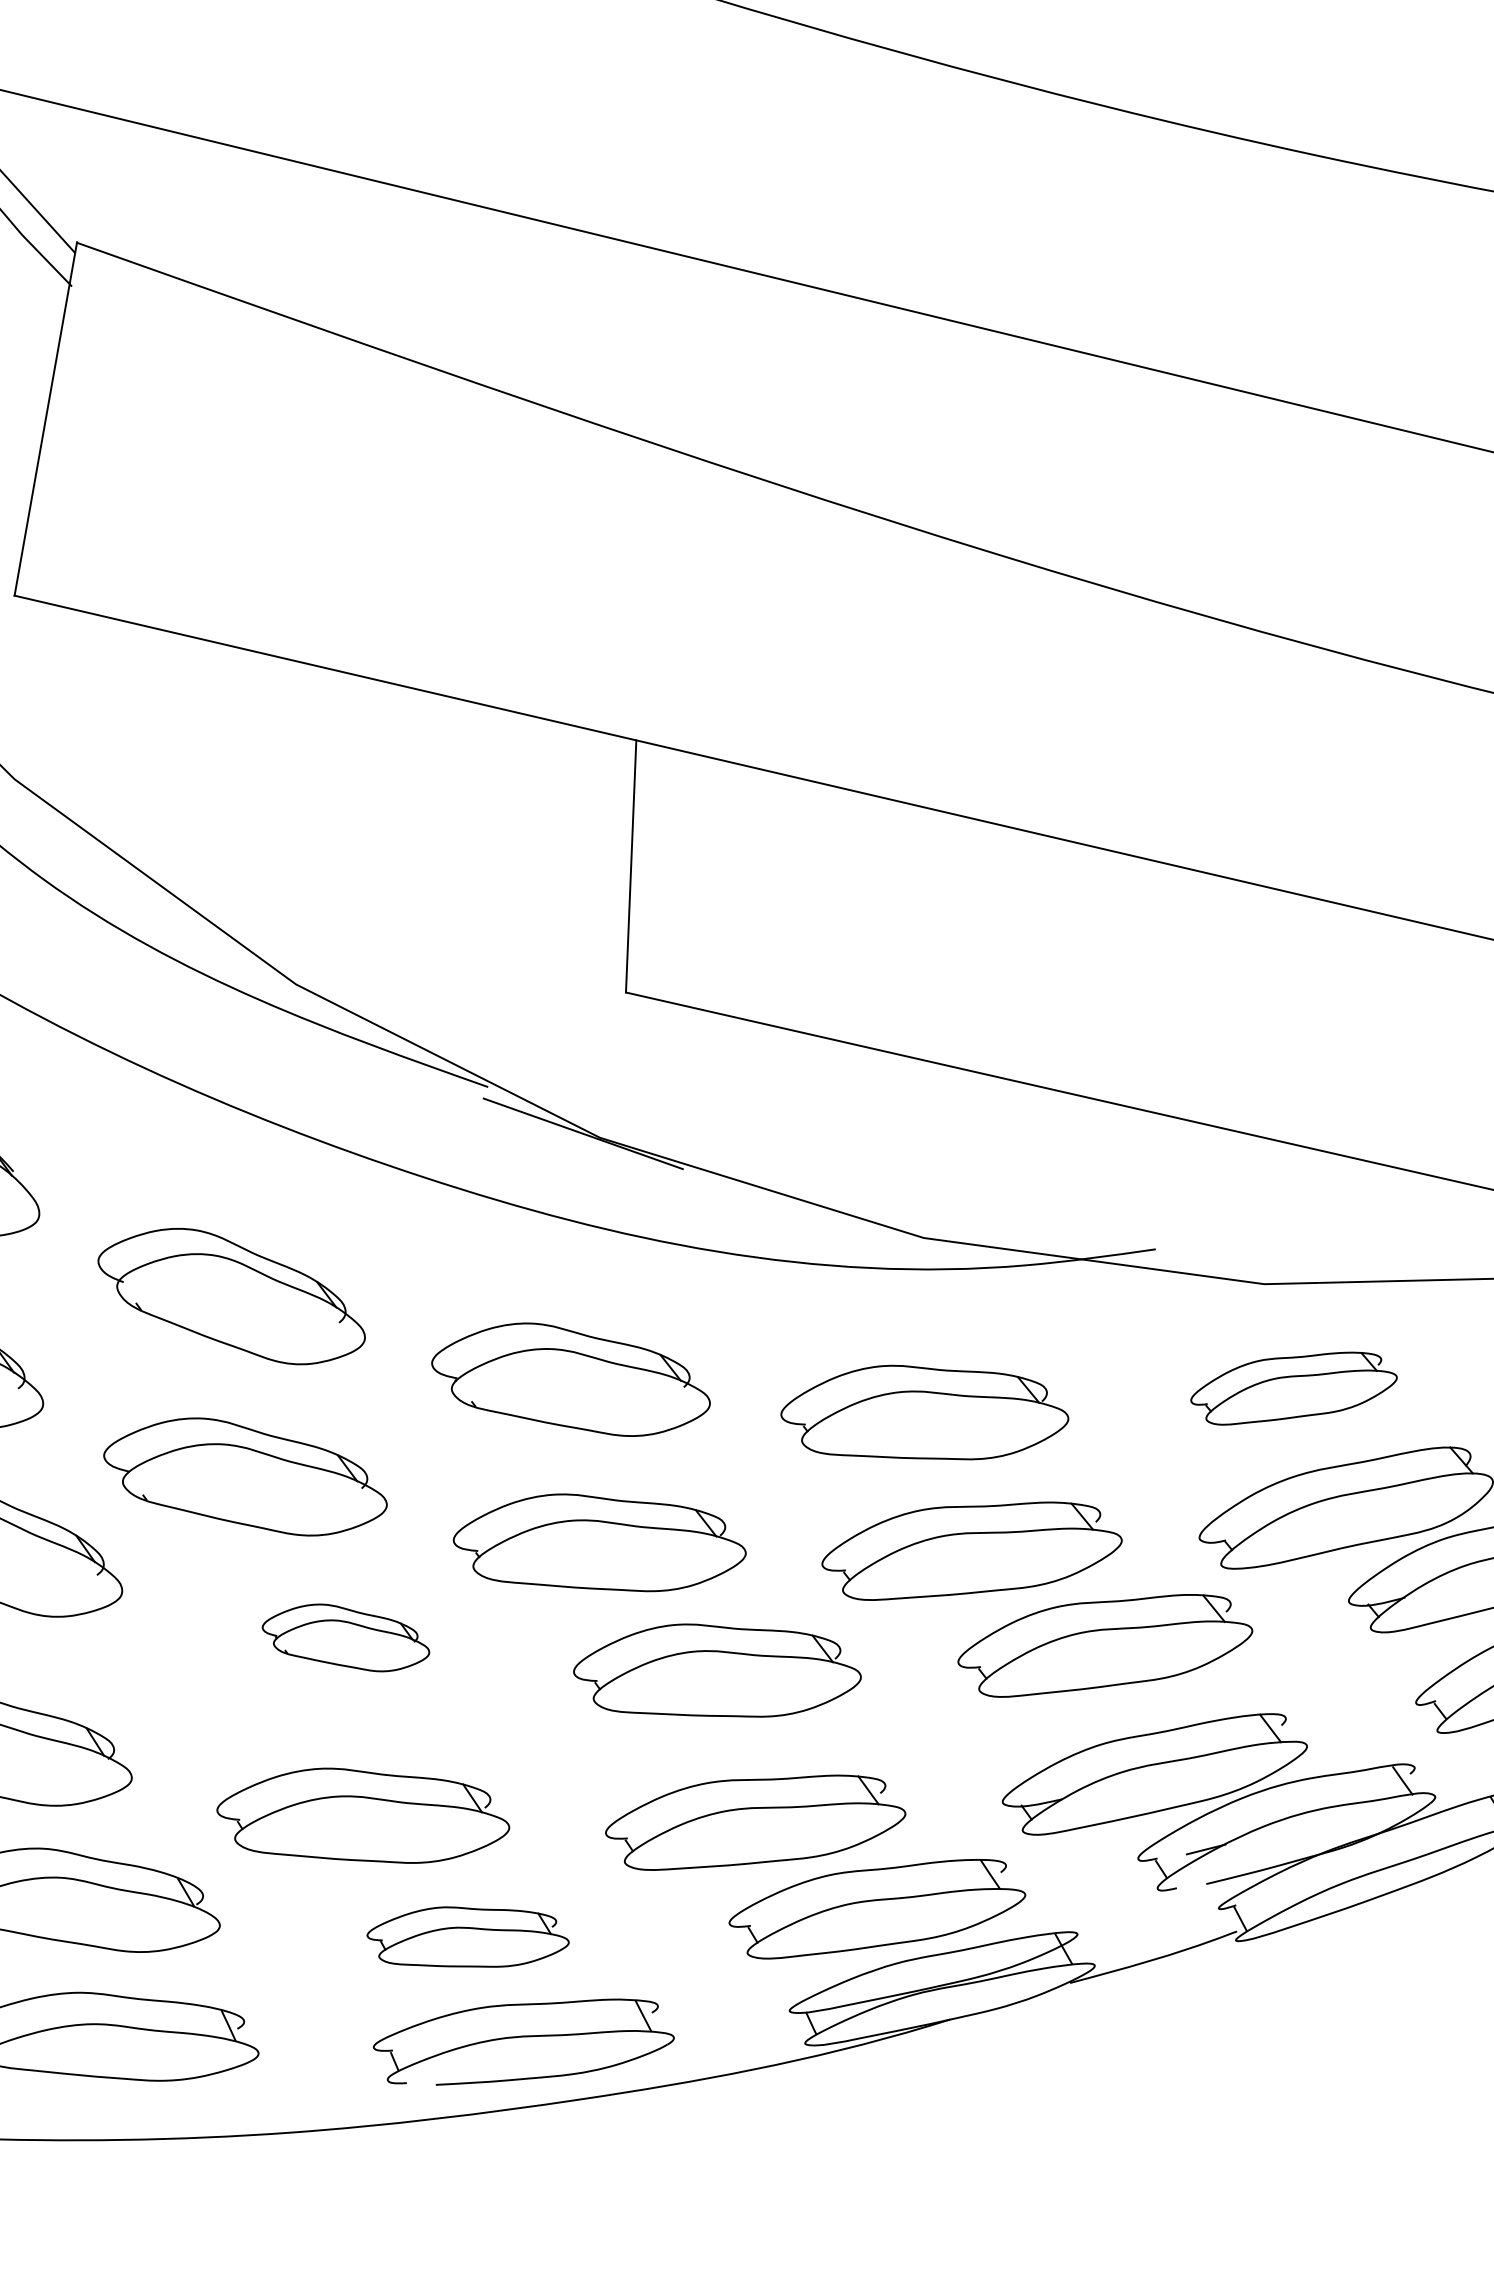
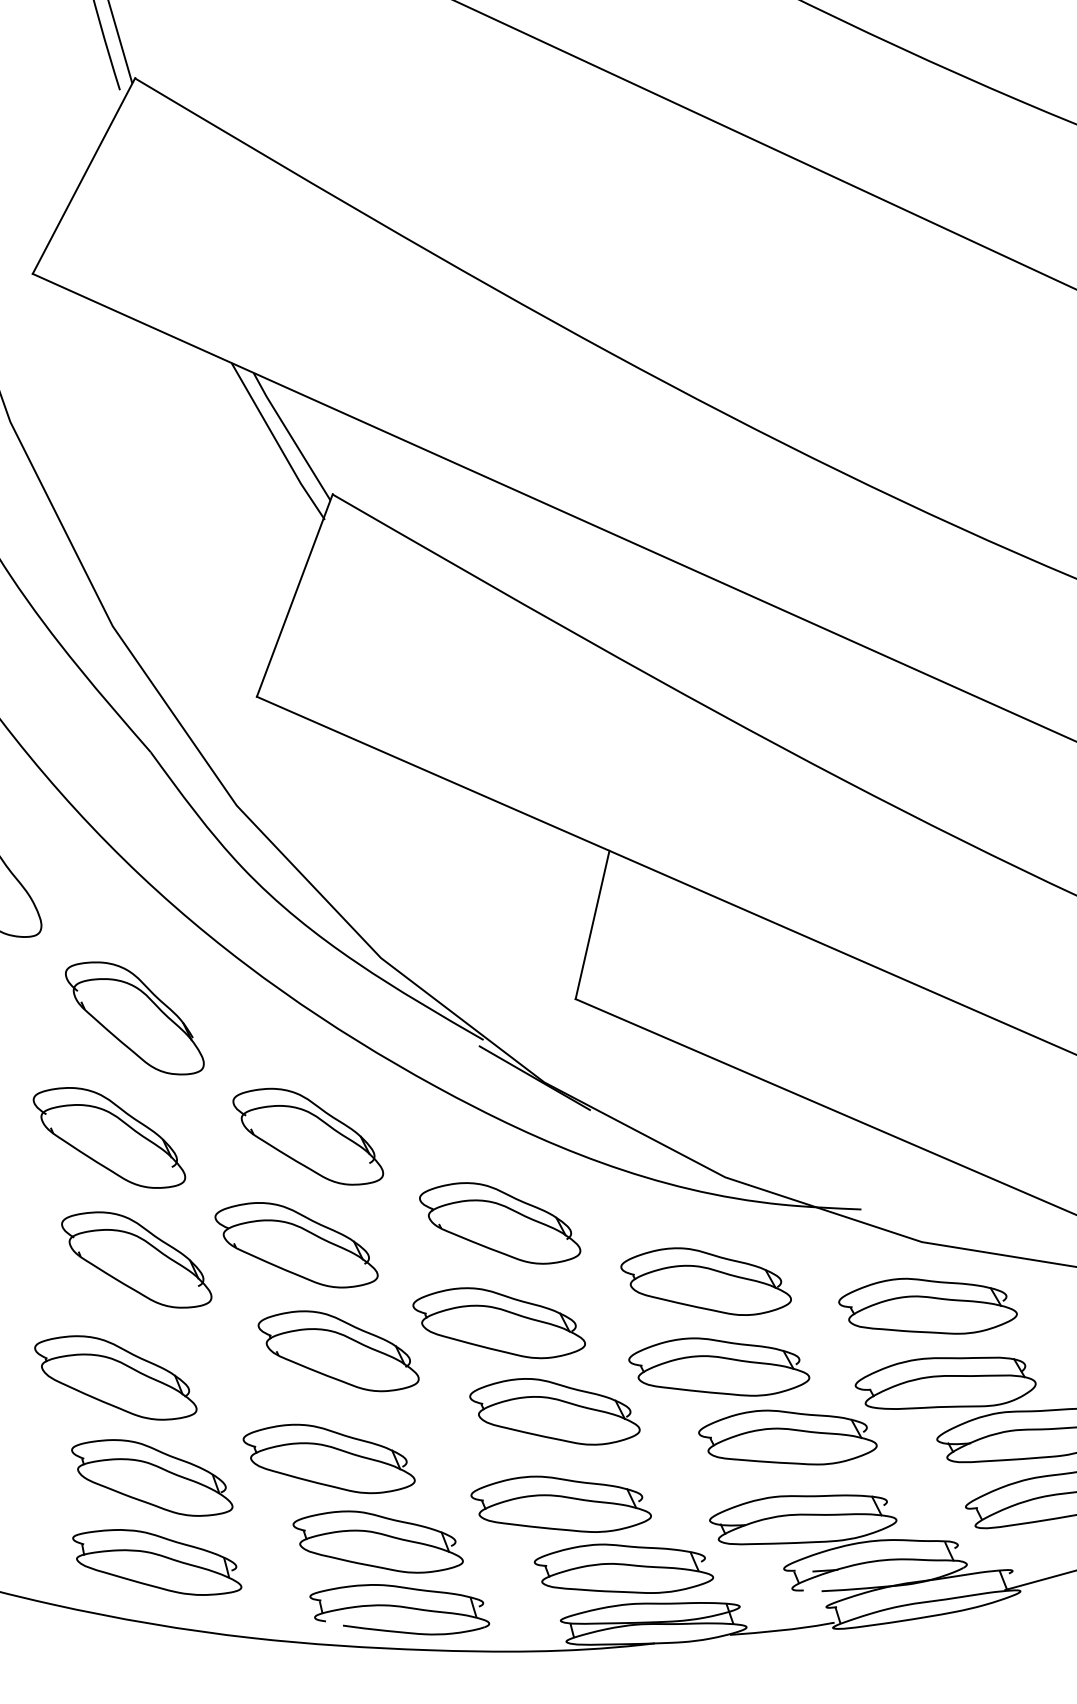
part: (1292, 1385) -> (927, 1305), size x1.43
part: (345, 1639) -> (338, 1351), size x1.67
part: (466, 1937) -> (377, 1541), size x1.43

